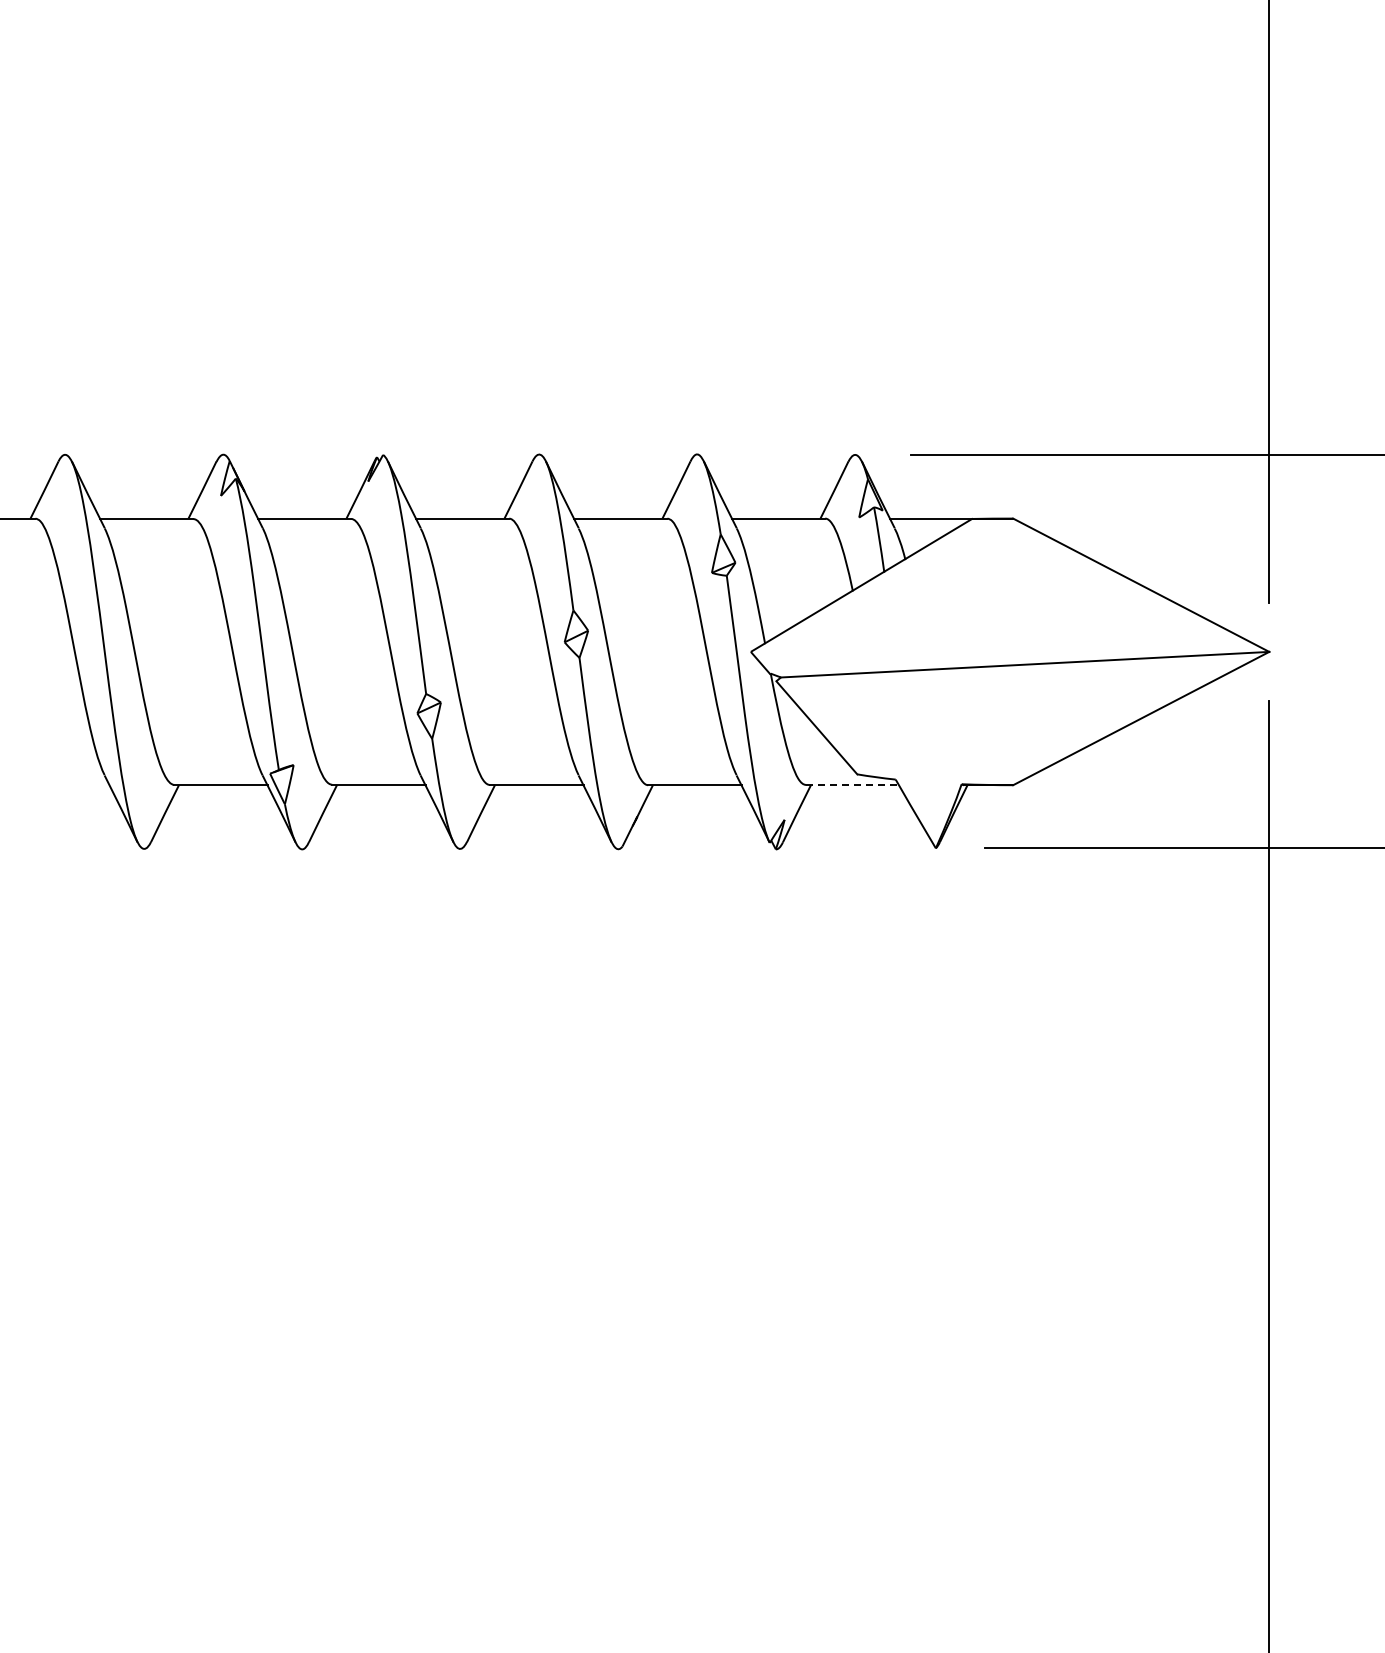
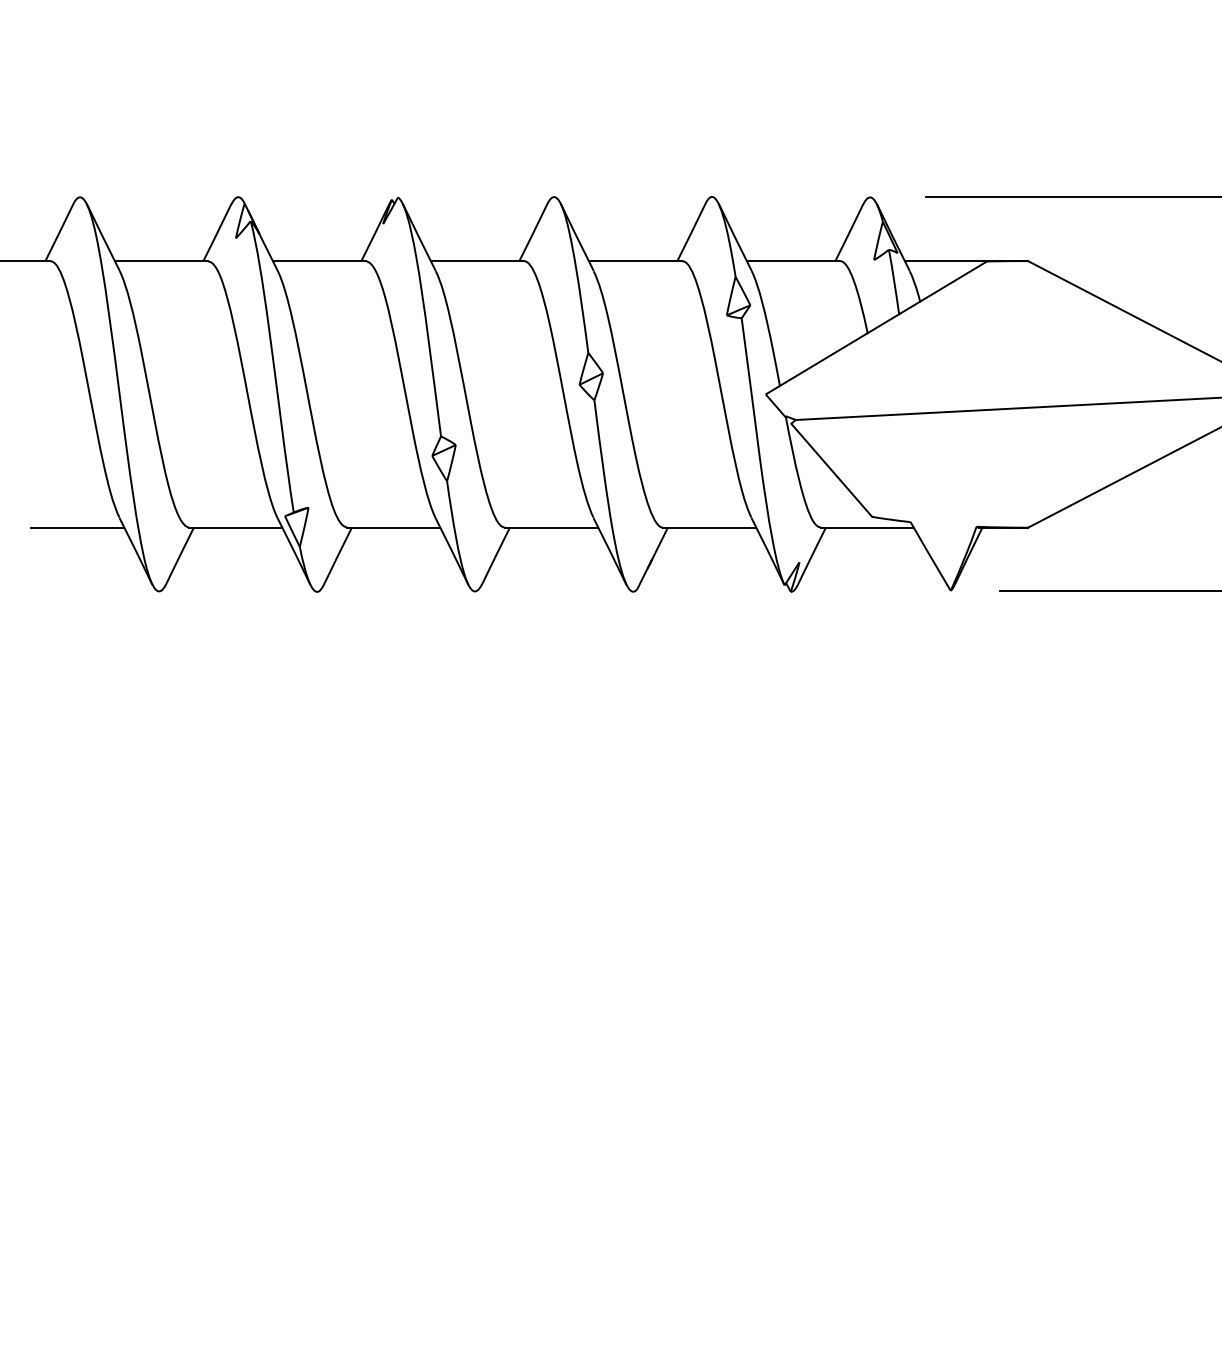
line: (62, 785) -> (77, 528), added
line: (853, 785) -> (868, 528), dashed -> solid

